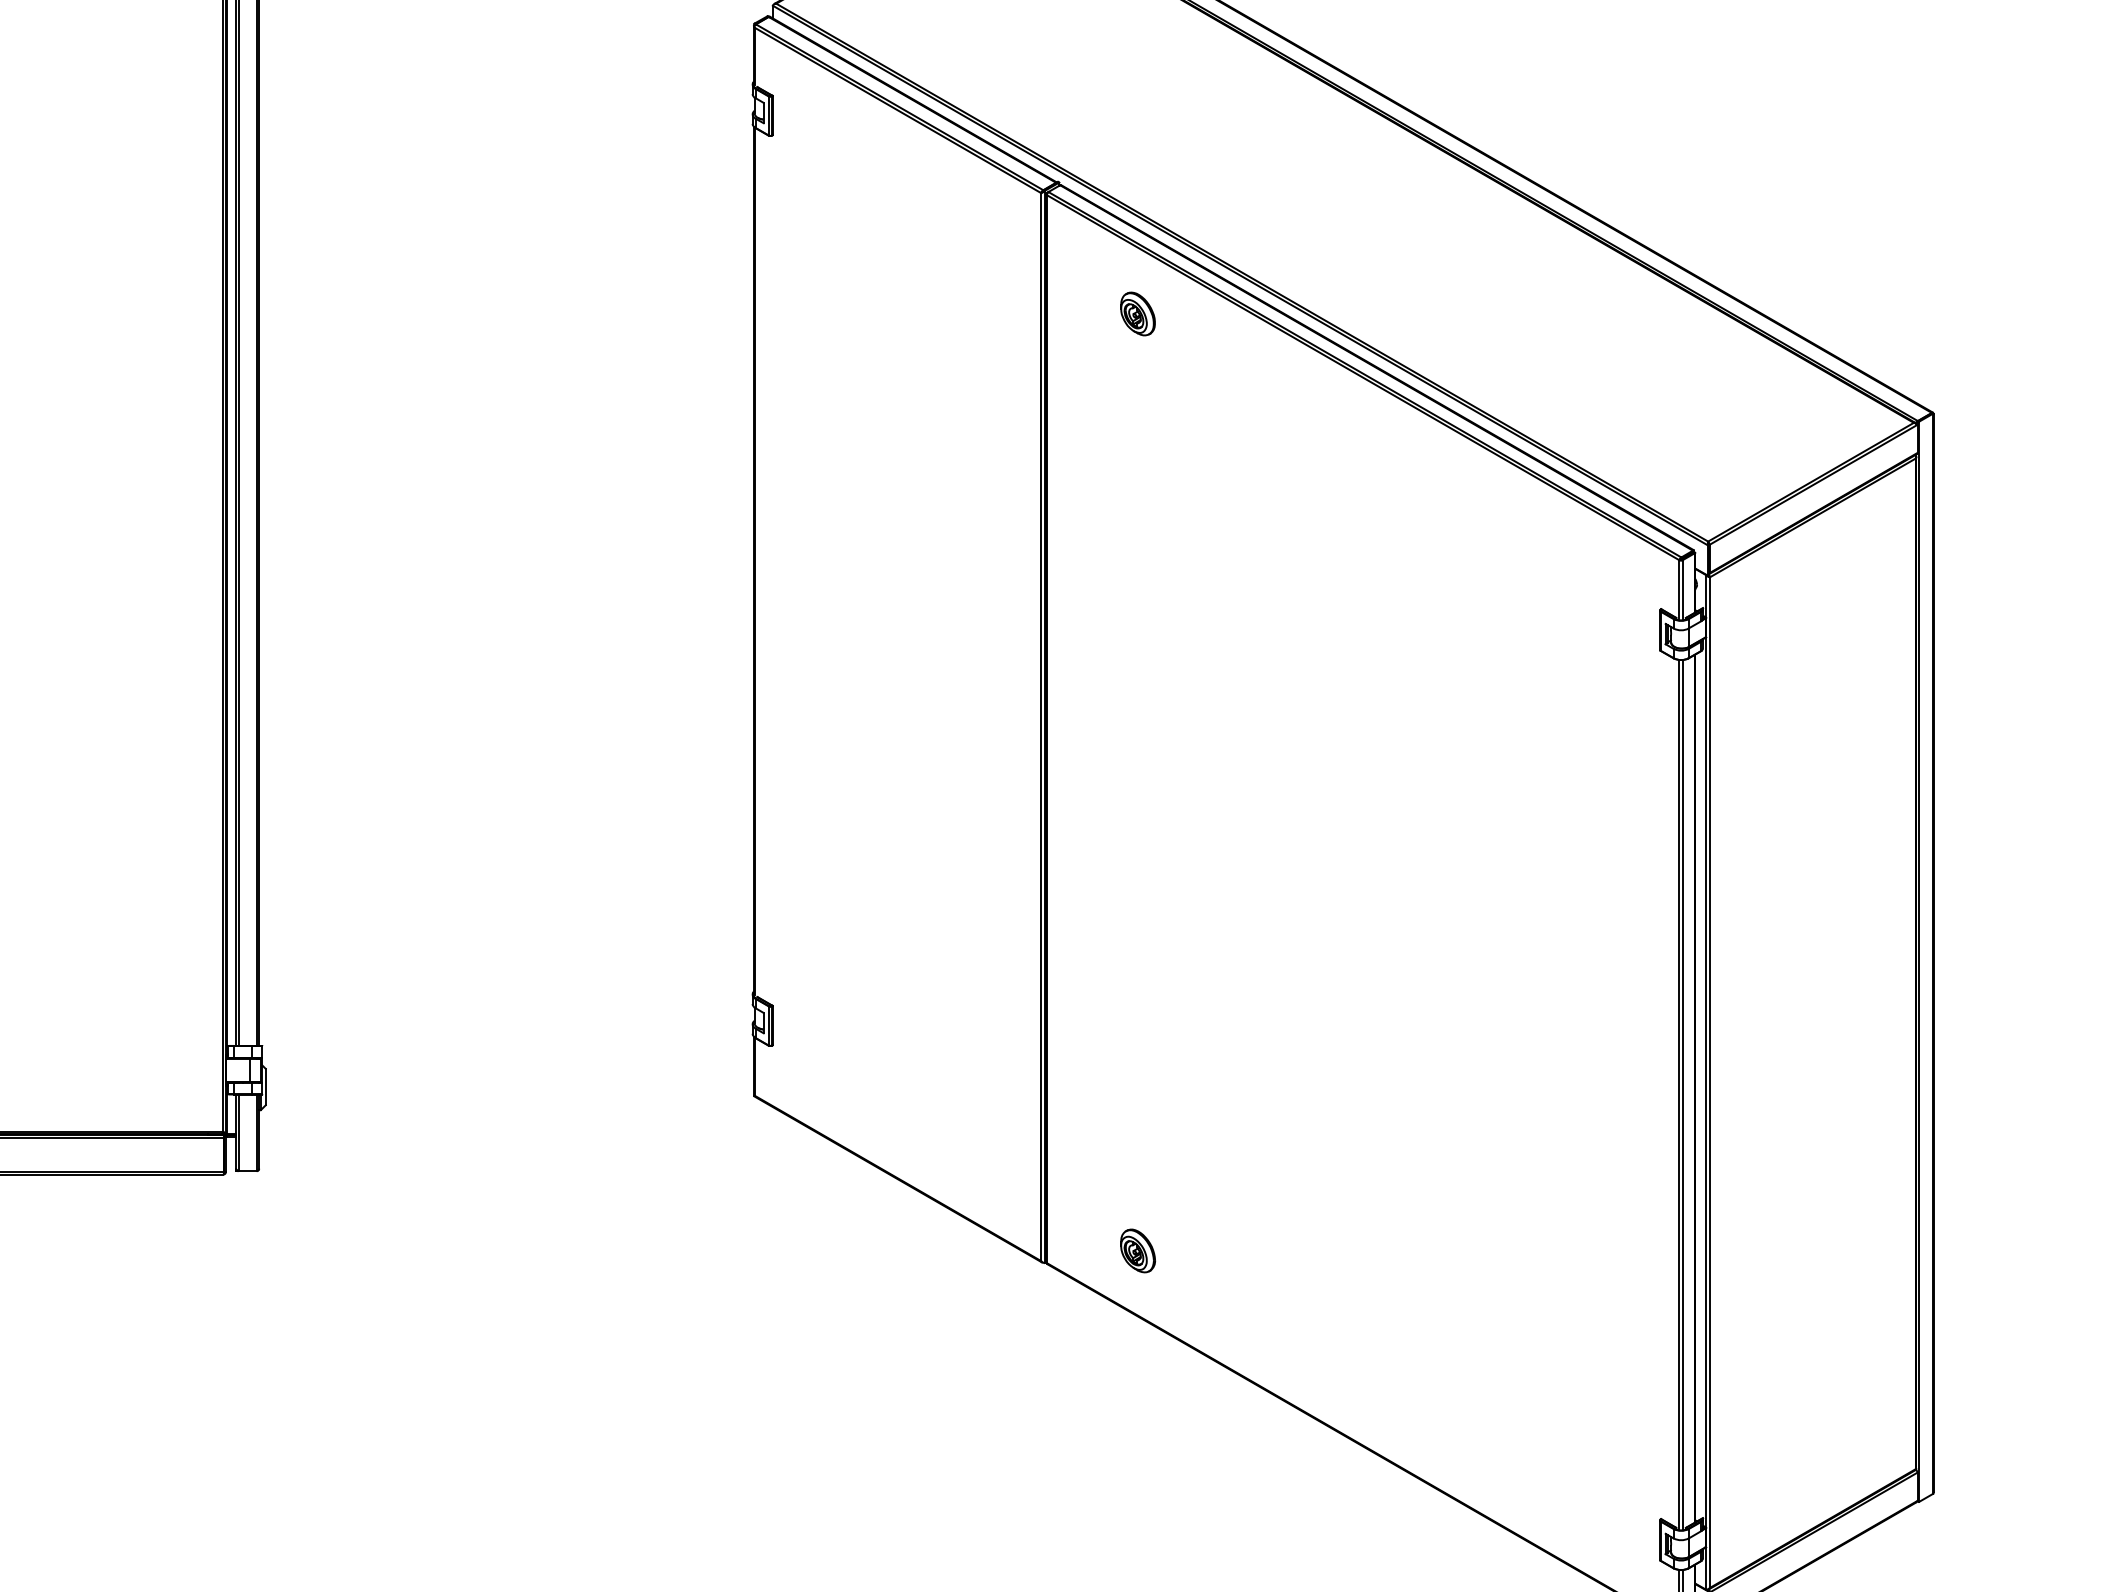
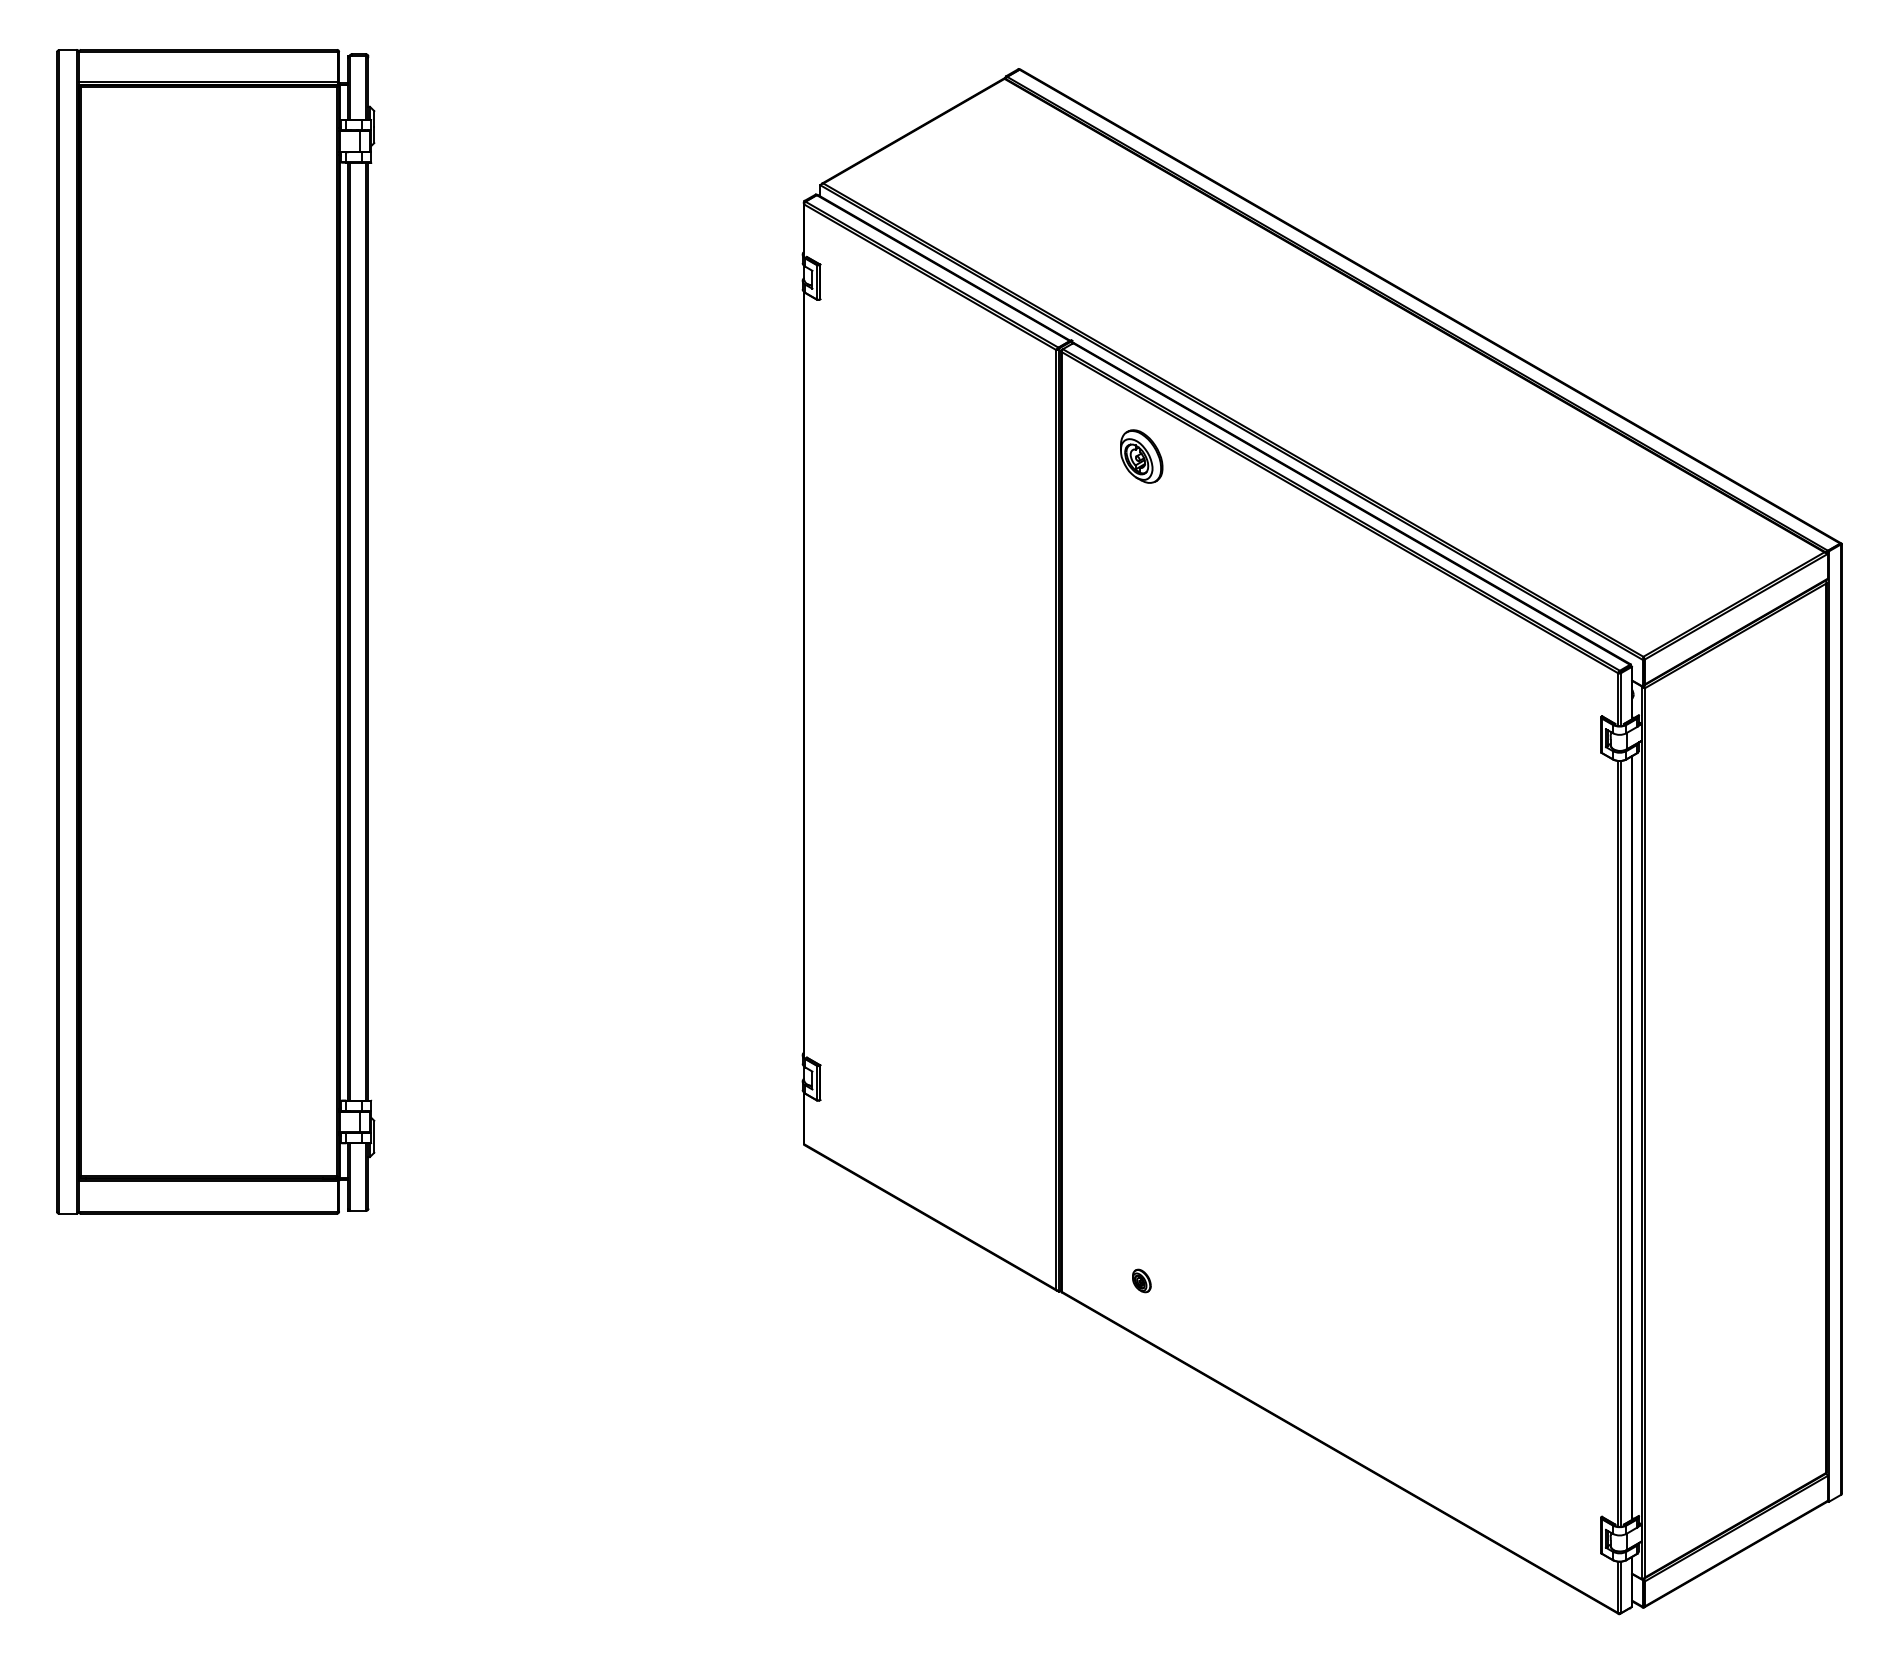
part: (1137, 313) -> (1141, 456), size x1.4
part: (1137, 1250) -> (1141, 1280), size x0.6

